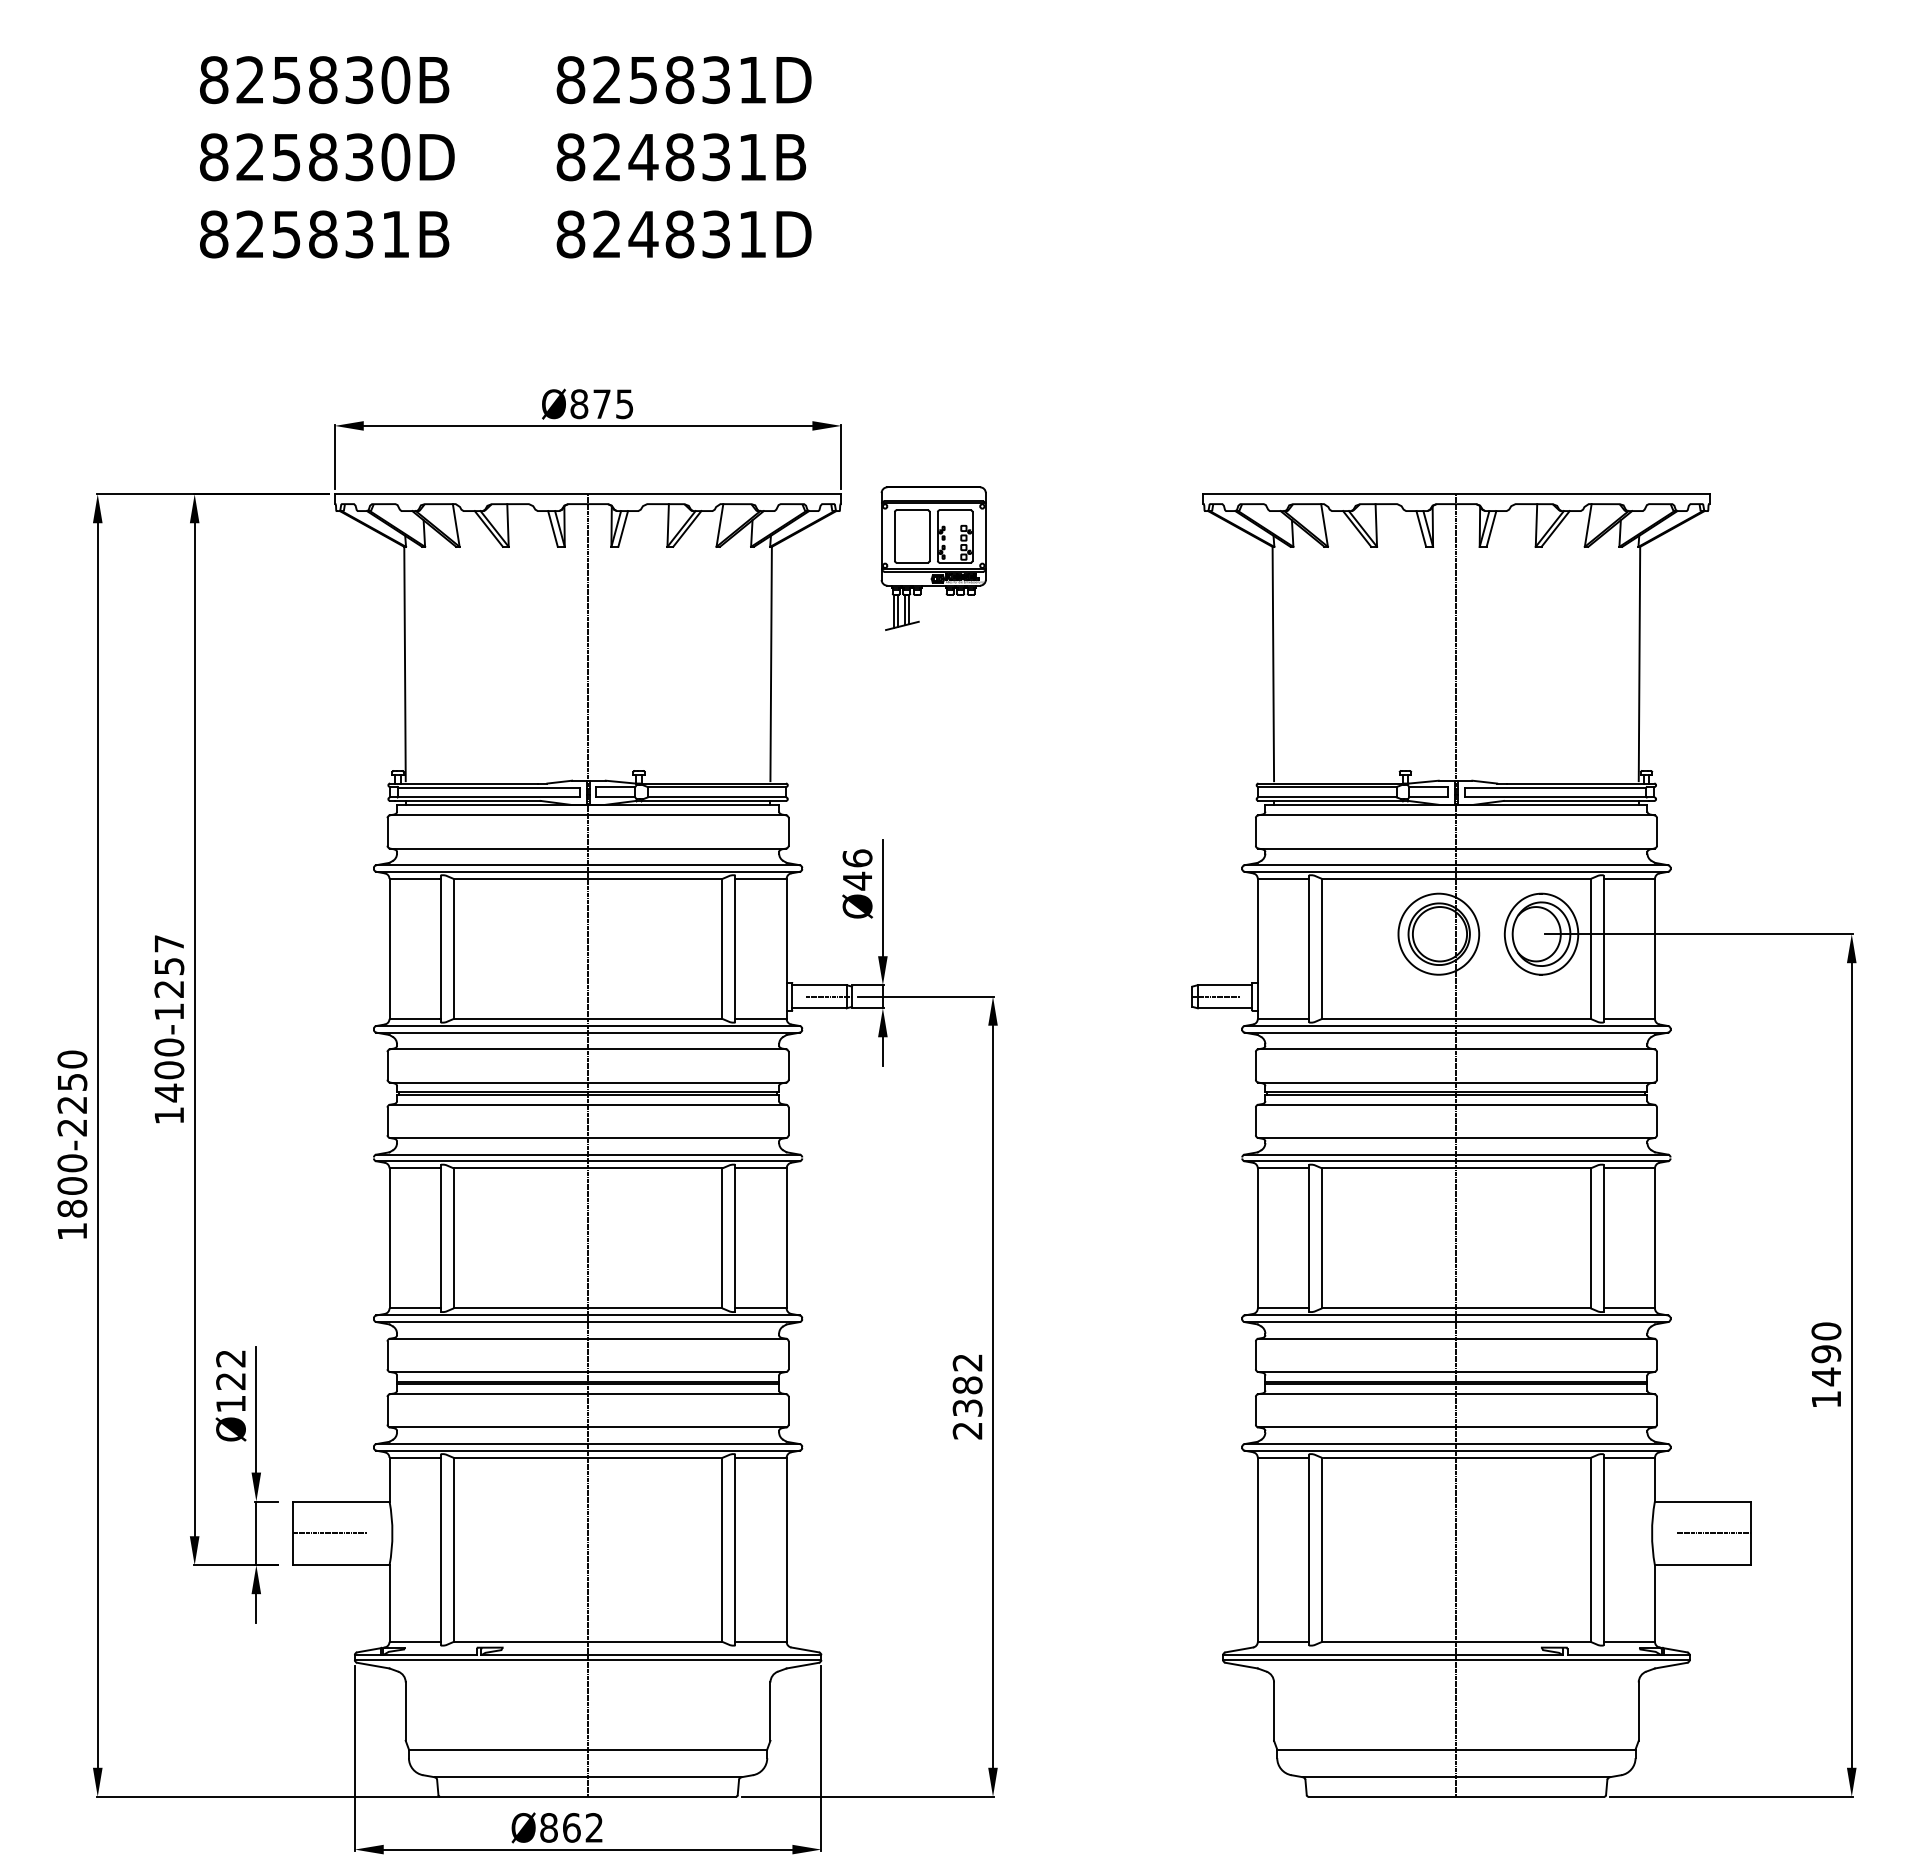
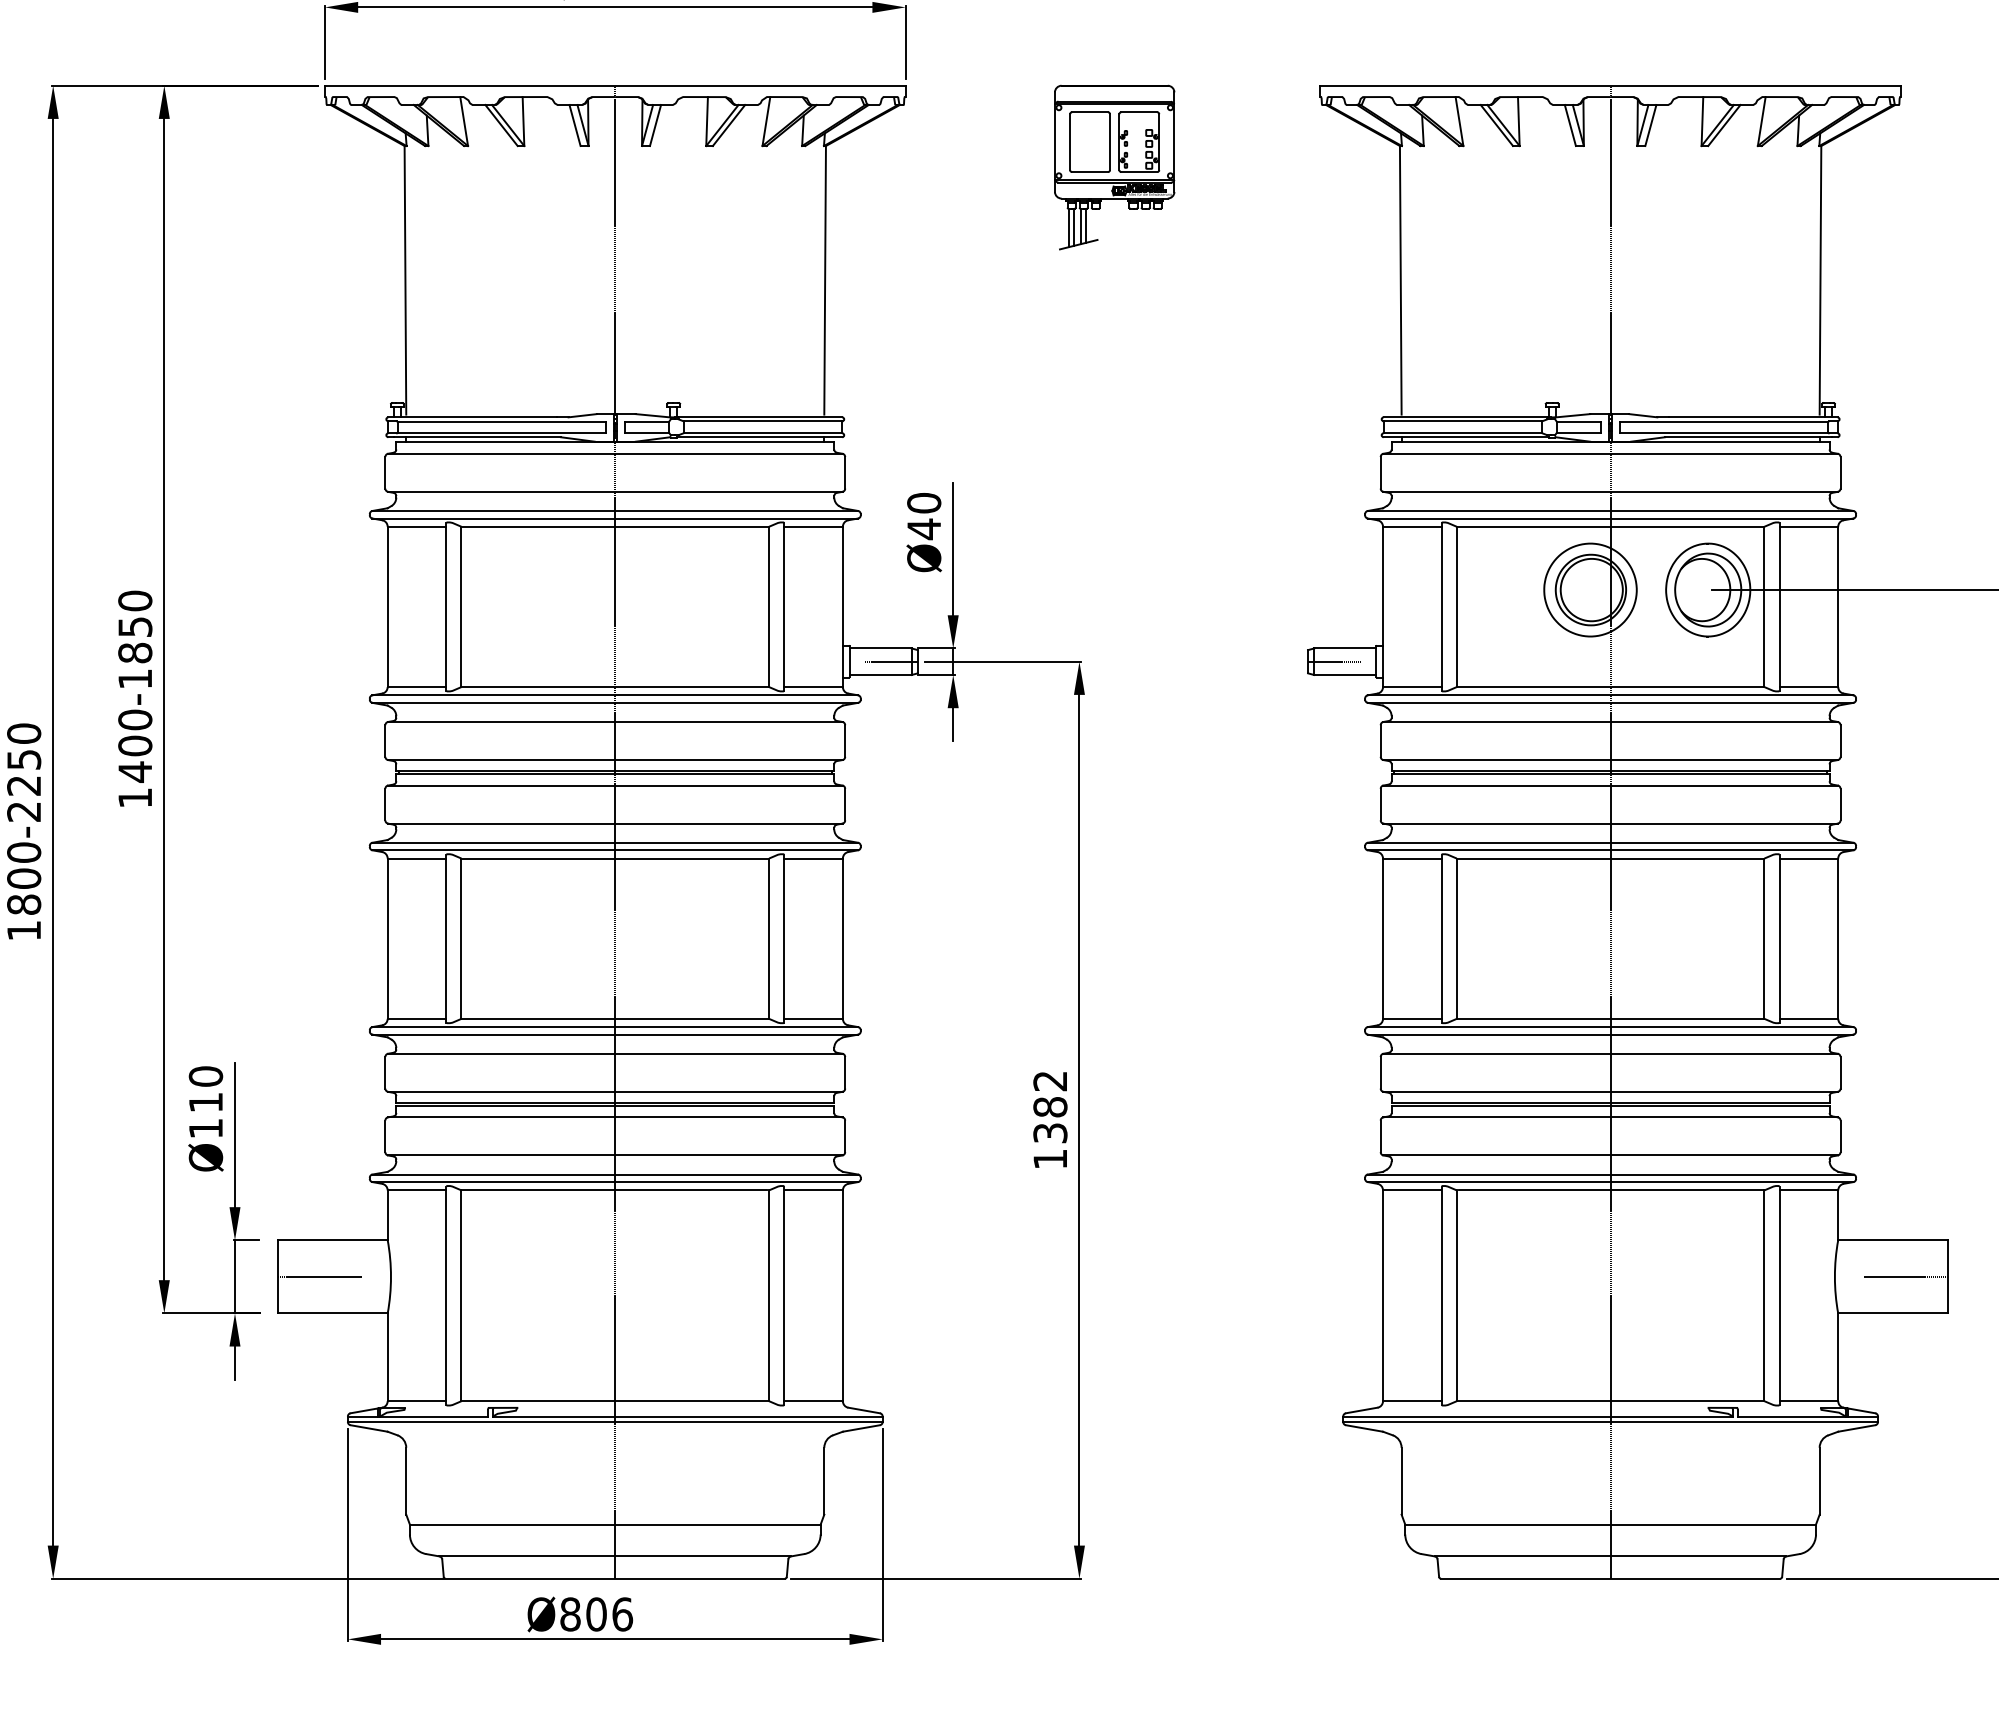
part: (933, 558) -> (1114, 167), moved
text: (857, 858) -> (924, 503), Ø46 -> Ø40
text: (169, 966) -> (135, 627), 1400-1257 -> 1400-1850
text: (230, 1369) -> (205, 1089), Ø122 -> Ø110
text: (967, 1430) -> (1050, 1158), 2382 -> 1382
text: (582, 1827) -> (608, 1614), Ø862 -> Ø806

